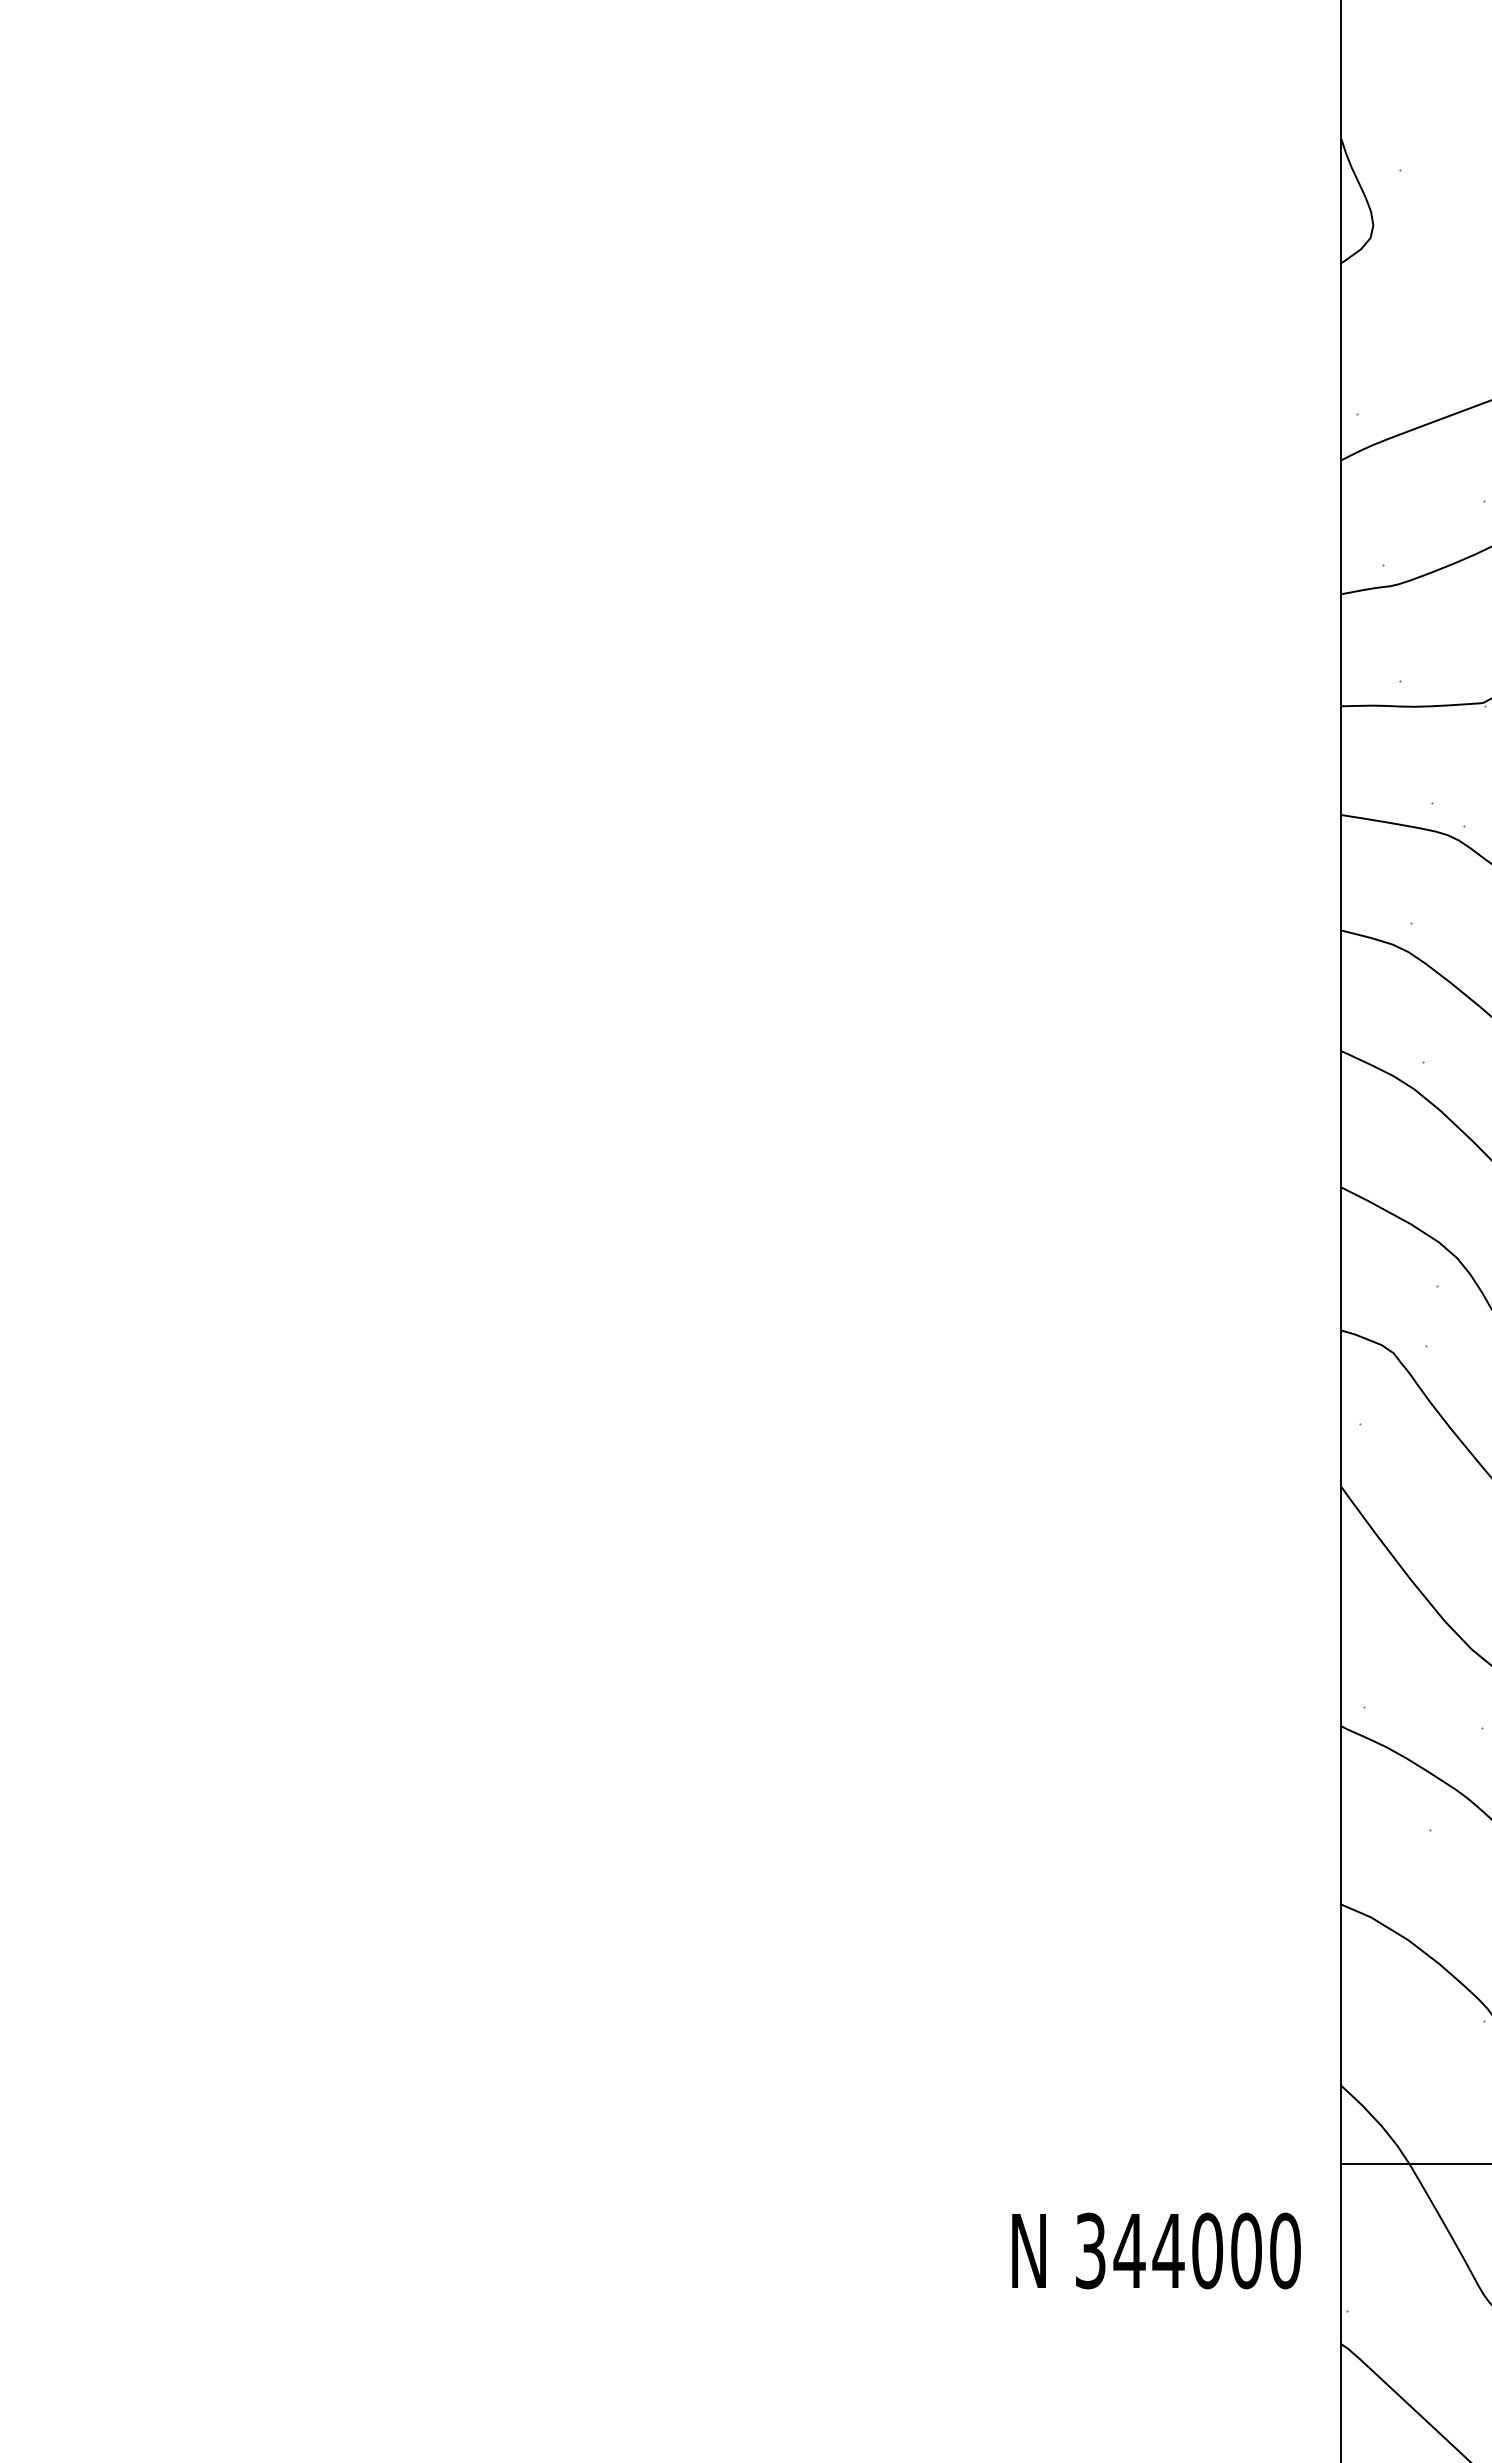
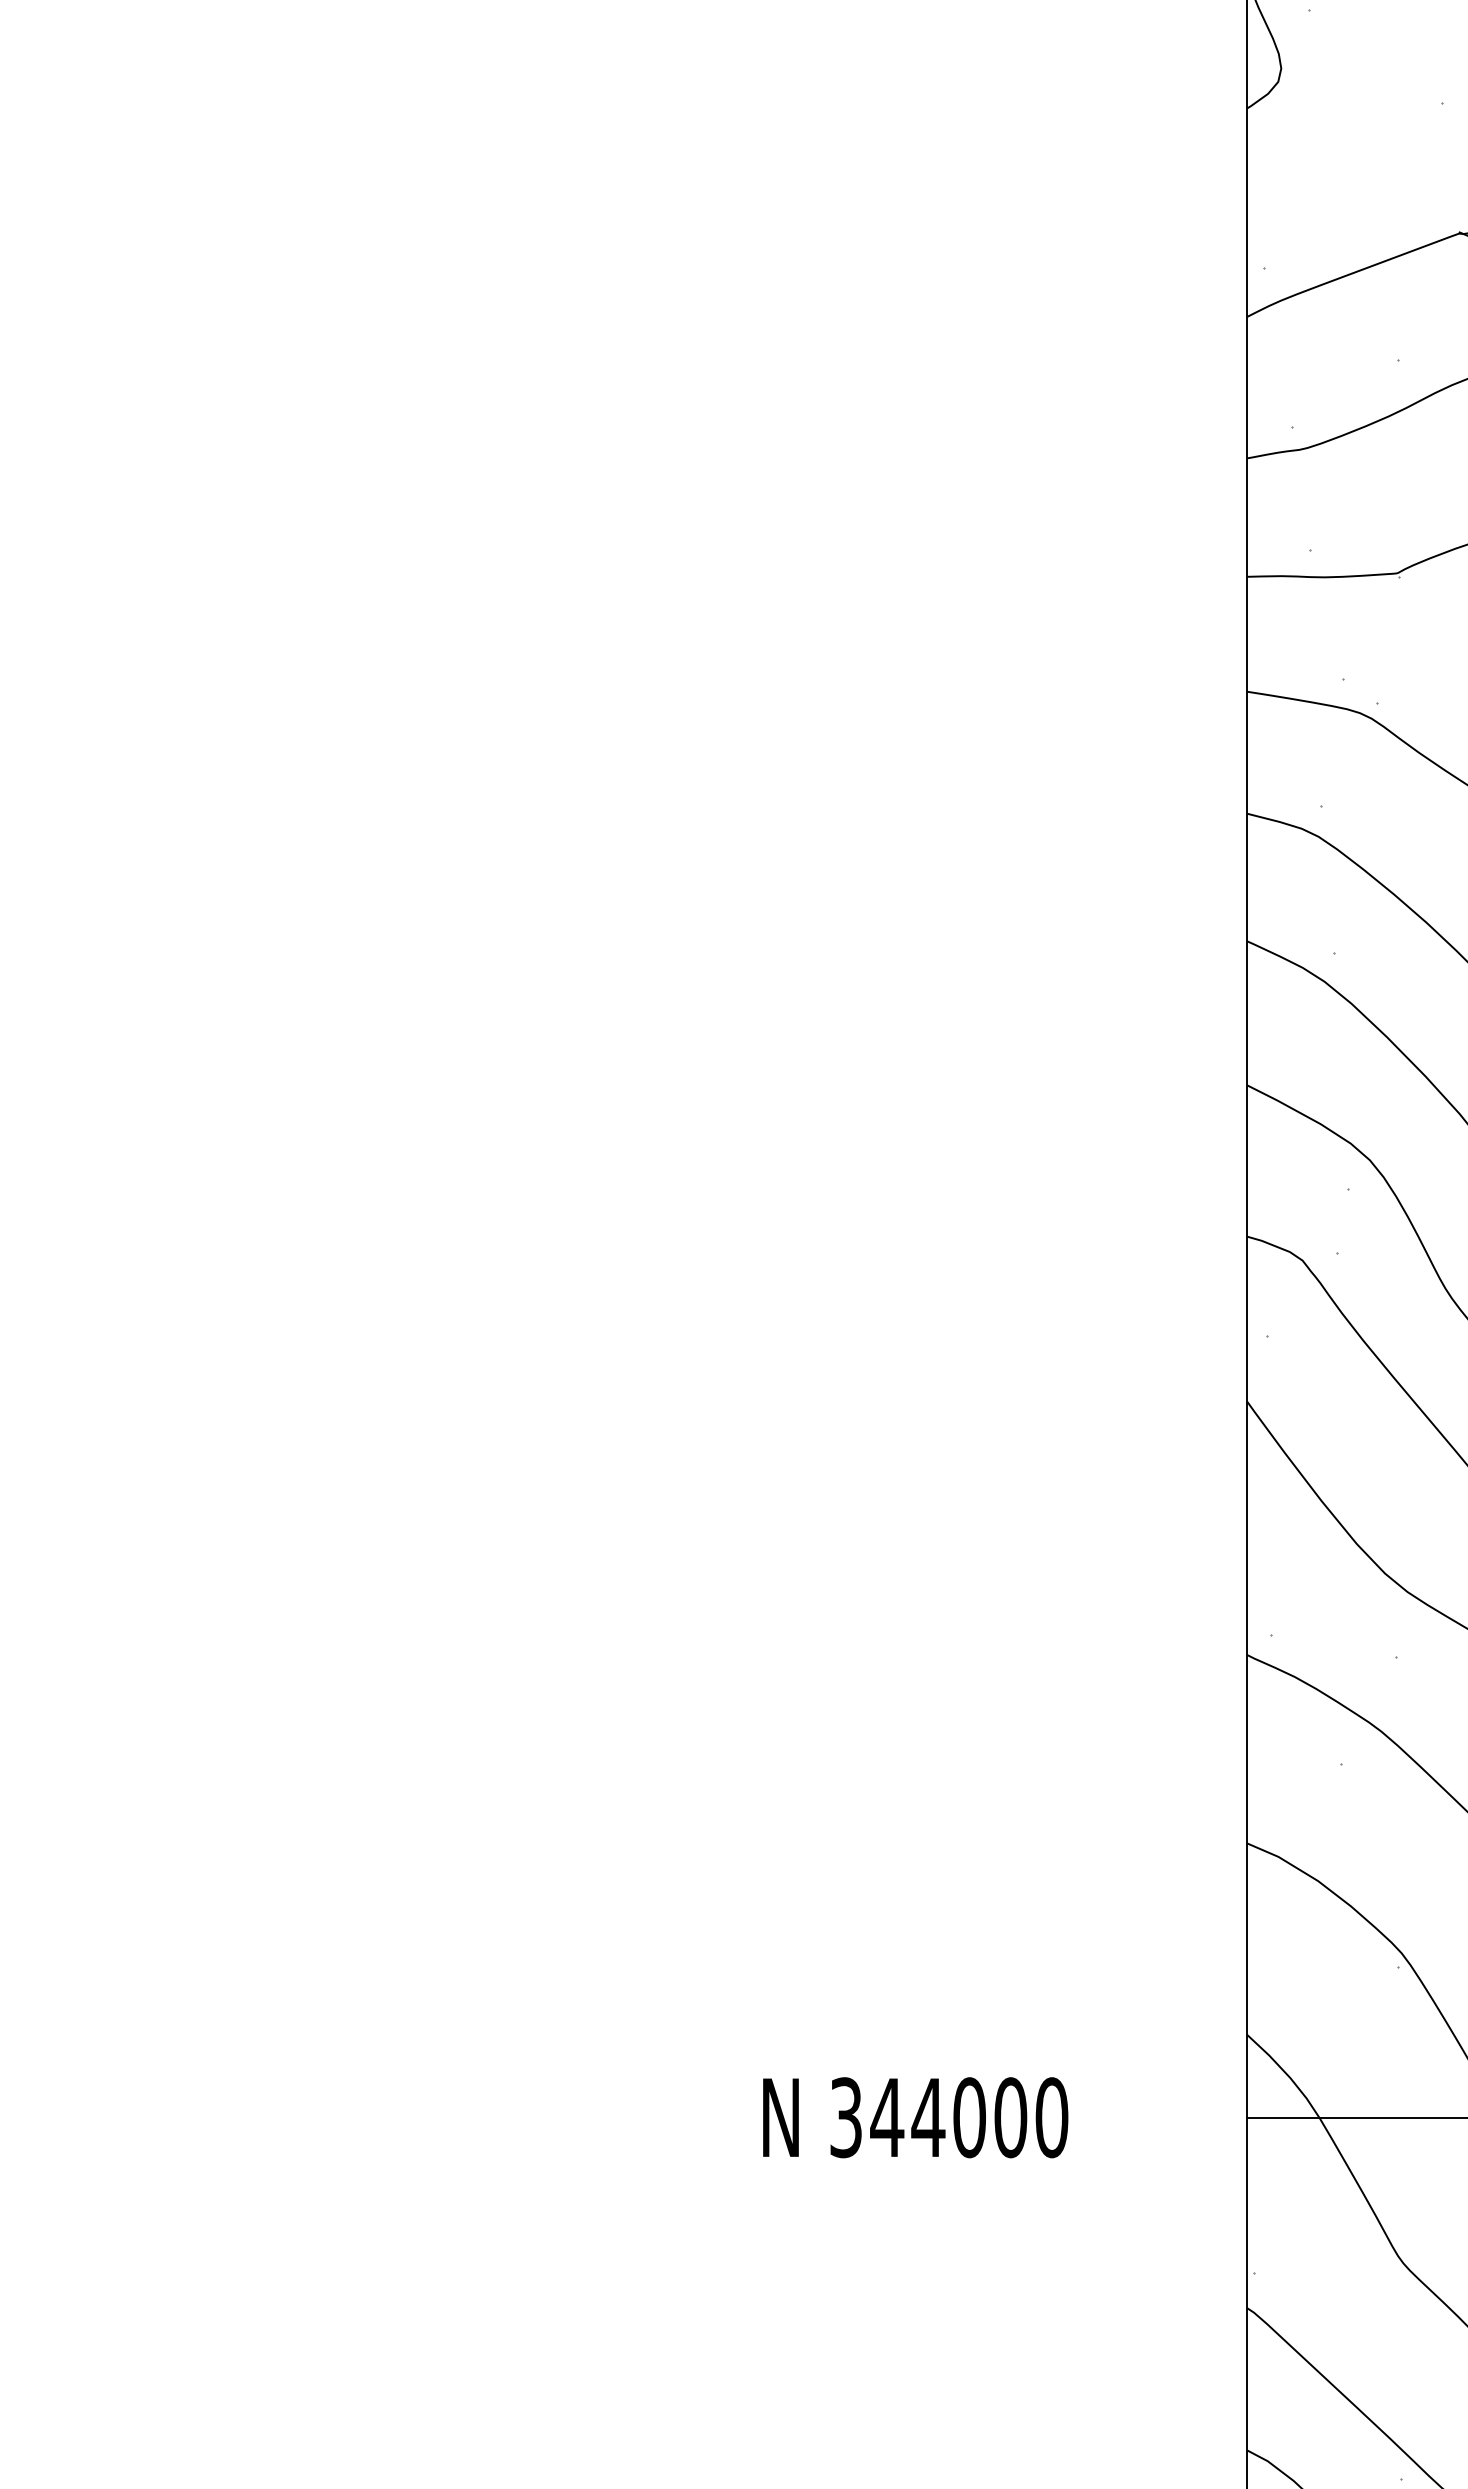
text: (1156, 2250) -> (915, 2117), moved

